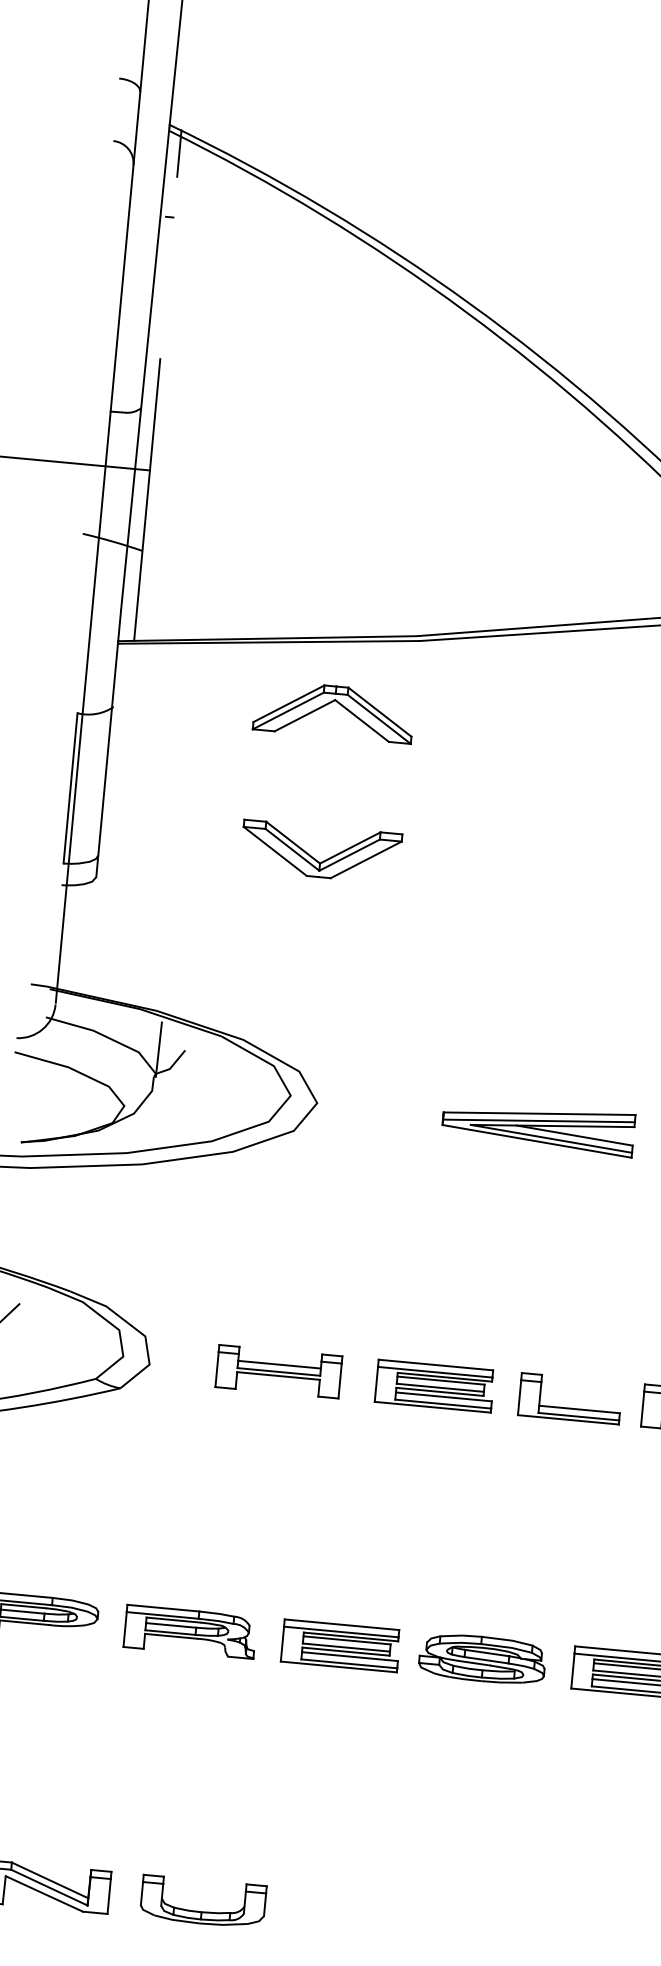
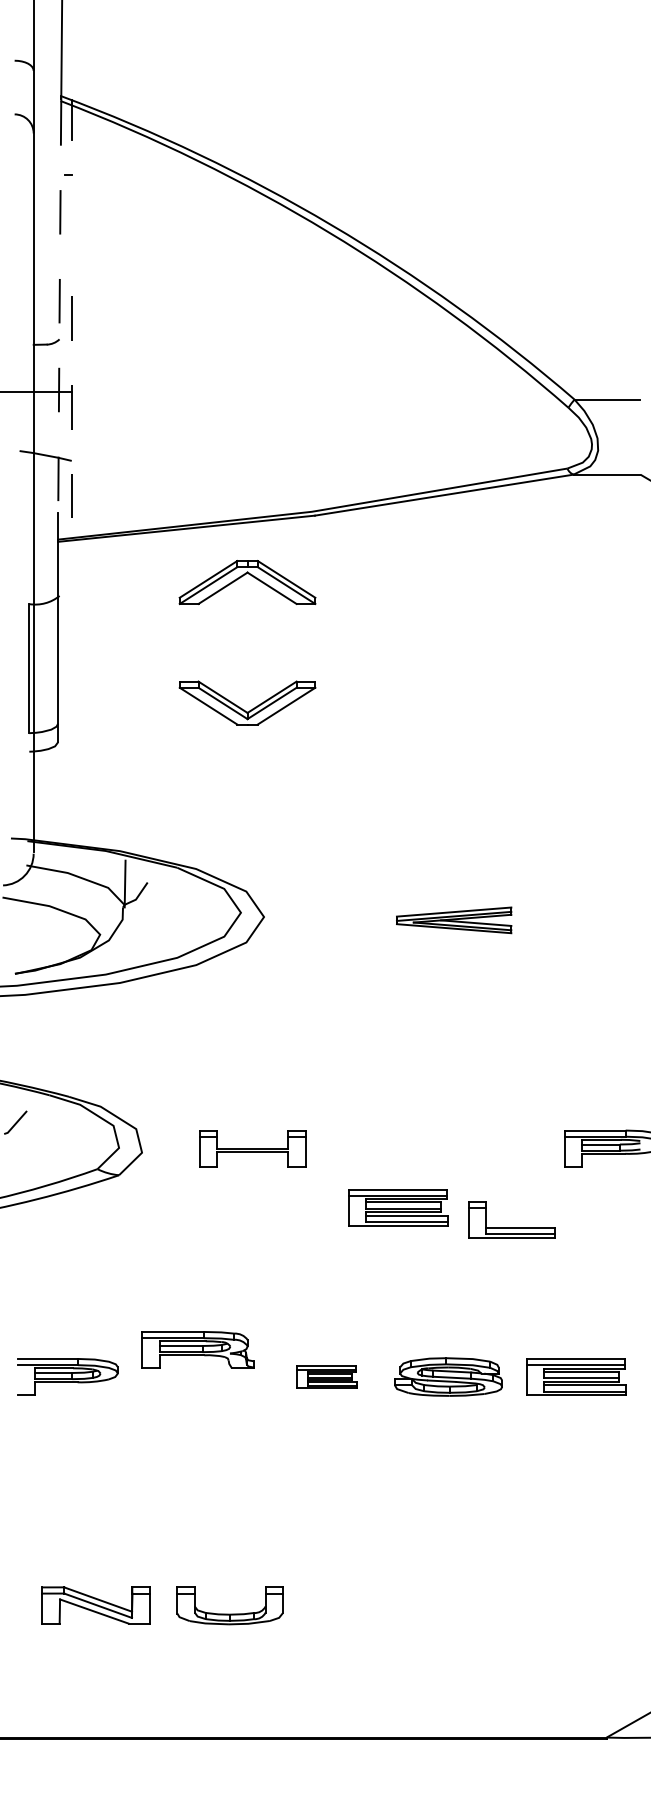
line: (144, 370) -> (59, 307), solid -> dashed
line: (146, 500) -> (71, 417), solid -> dashed
part: (537, 1127) -> (453, 920), size x0.7
line: (279, 1364) -> (252, 1142), removed
part: (434, 1386) -> (398, 1207), moved
part: (569, 1407) -> (511, 1227), moved
part: (189, 1631) -> (197, 1349), moved
part: (340, 1645) -> (326, 1376), size x0.6

